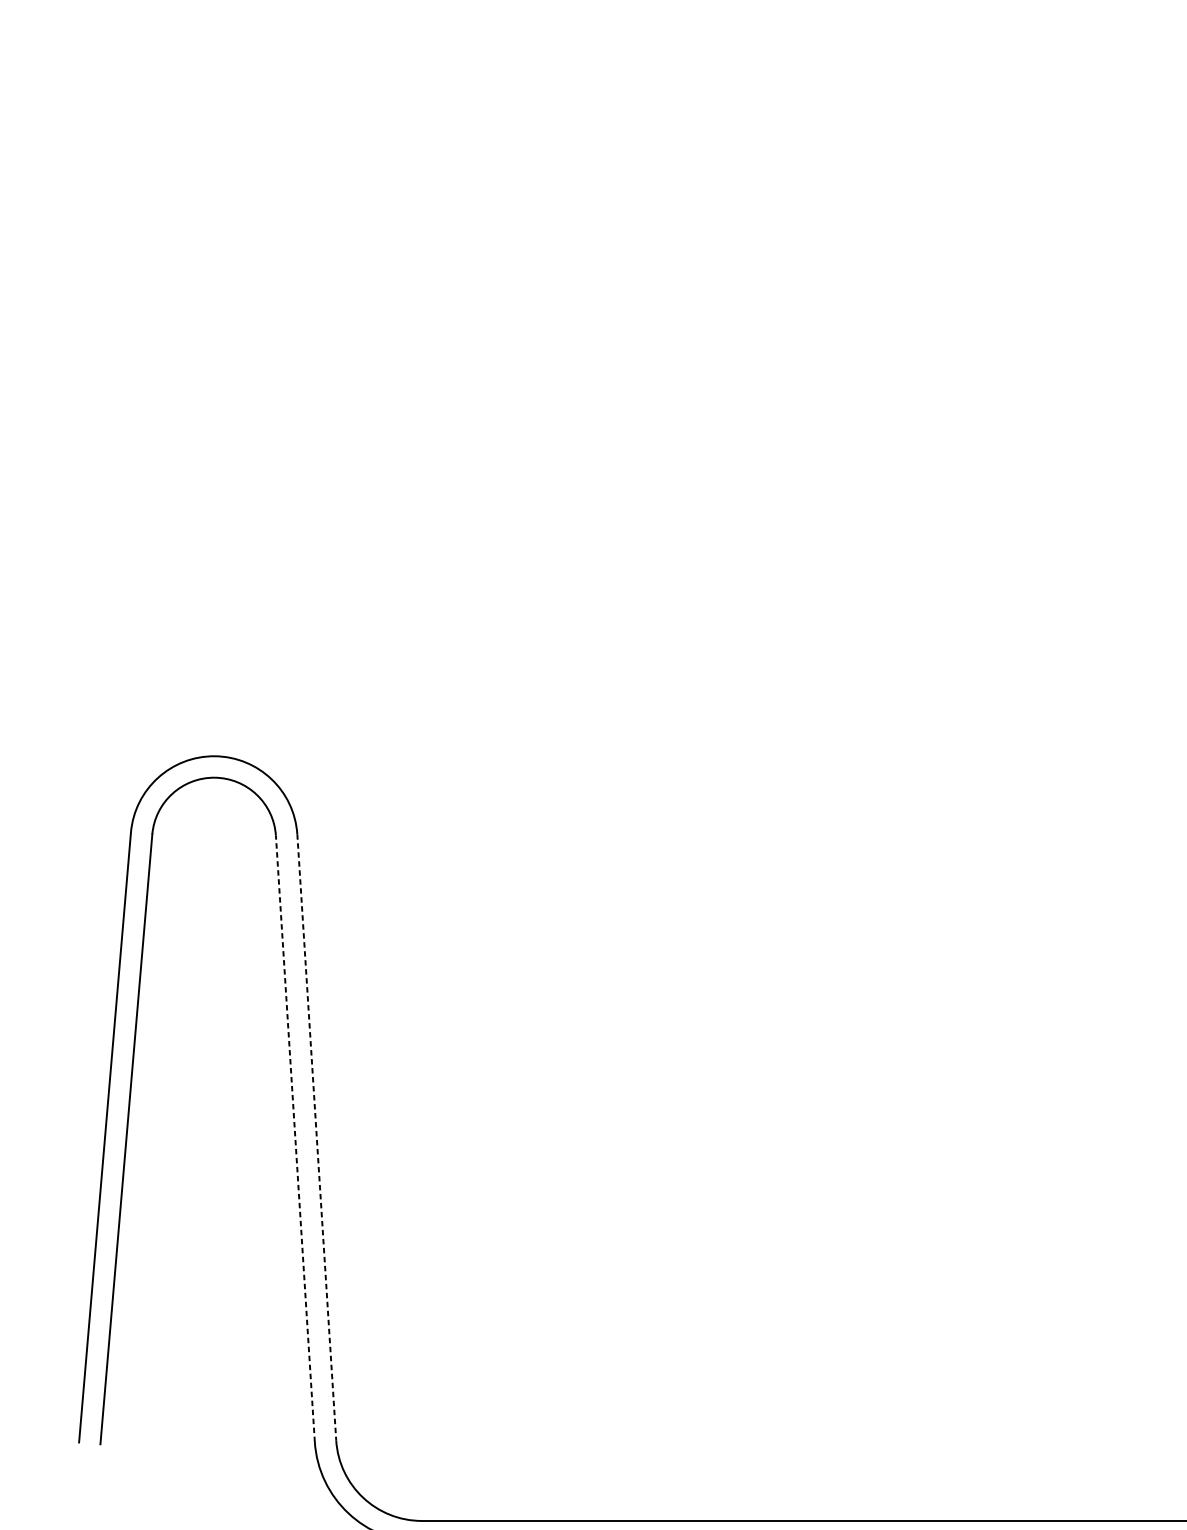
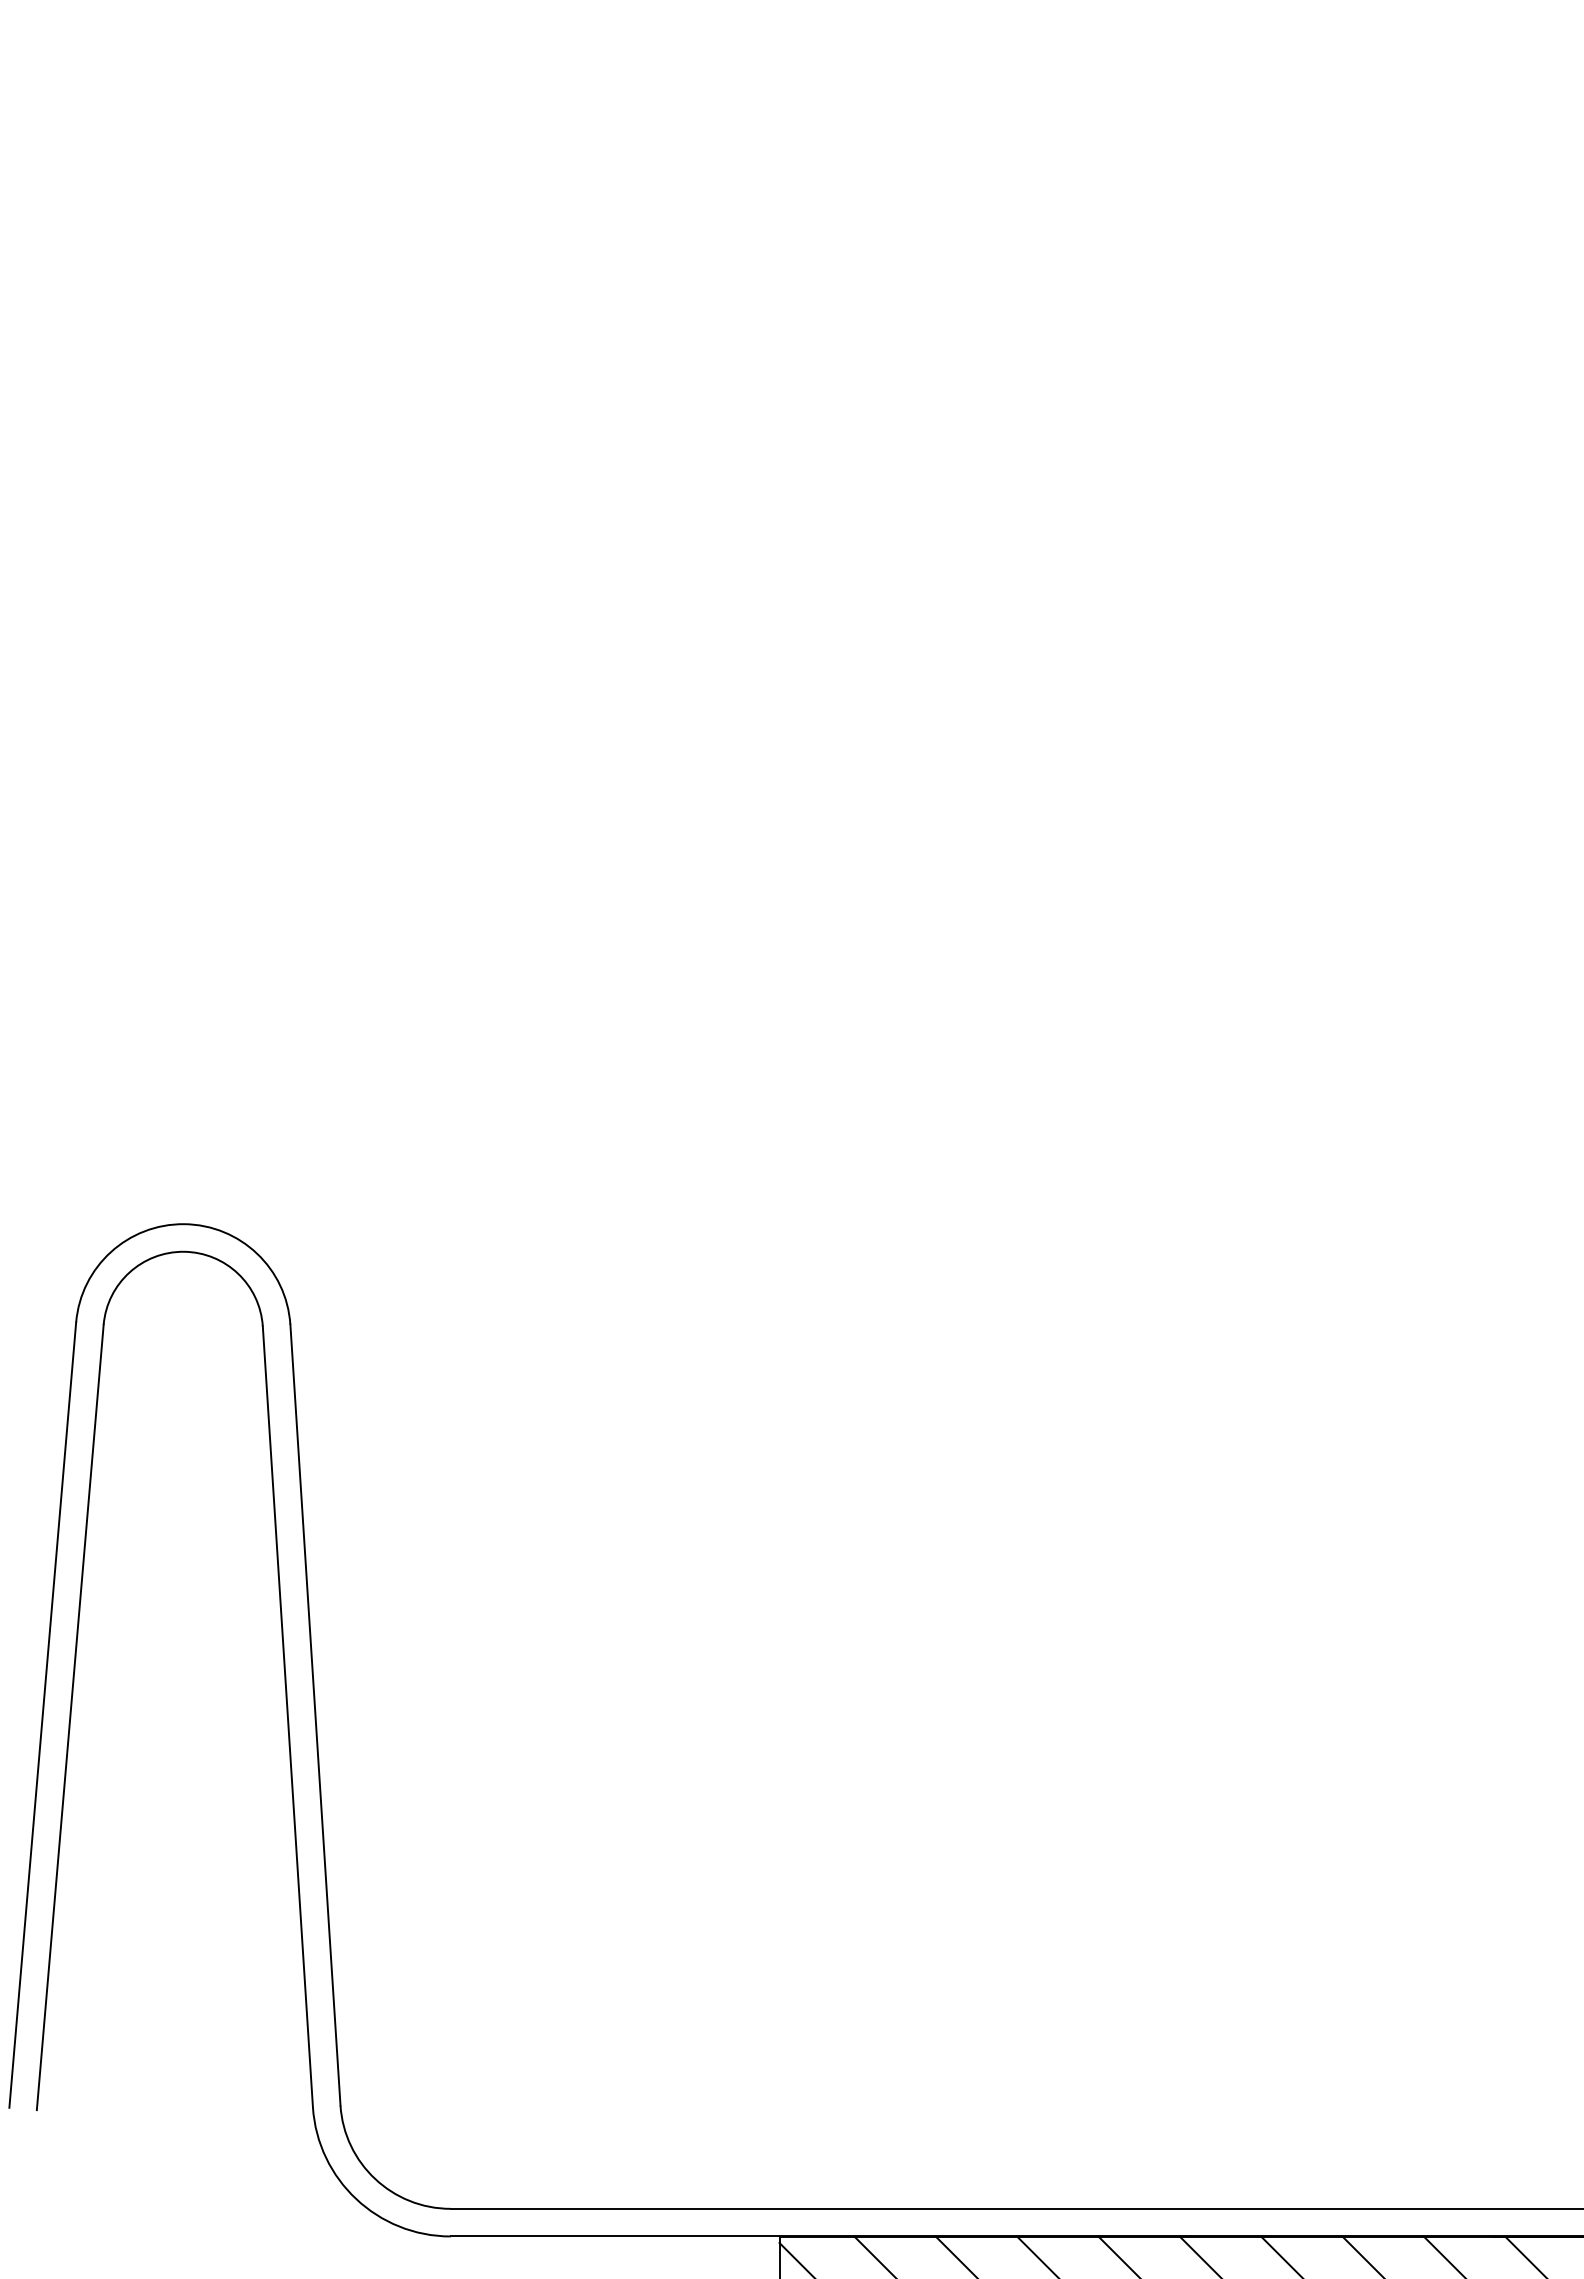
line: (316, 1137) -> (315, 1715), dashed -> solid
line: (295, 1138) -> (287, 1716), dashed -> solid

